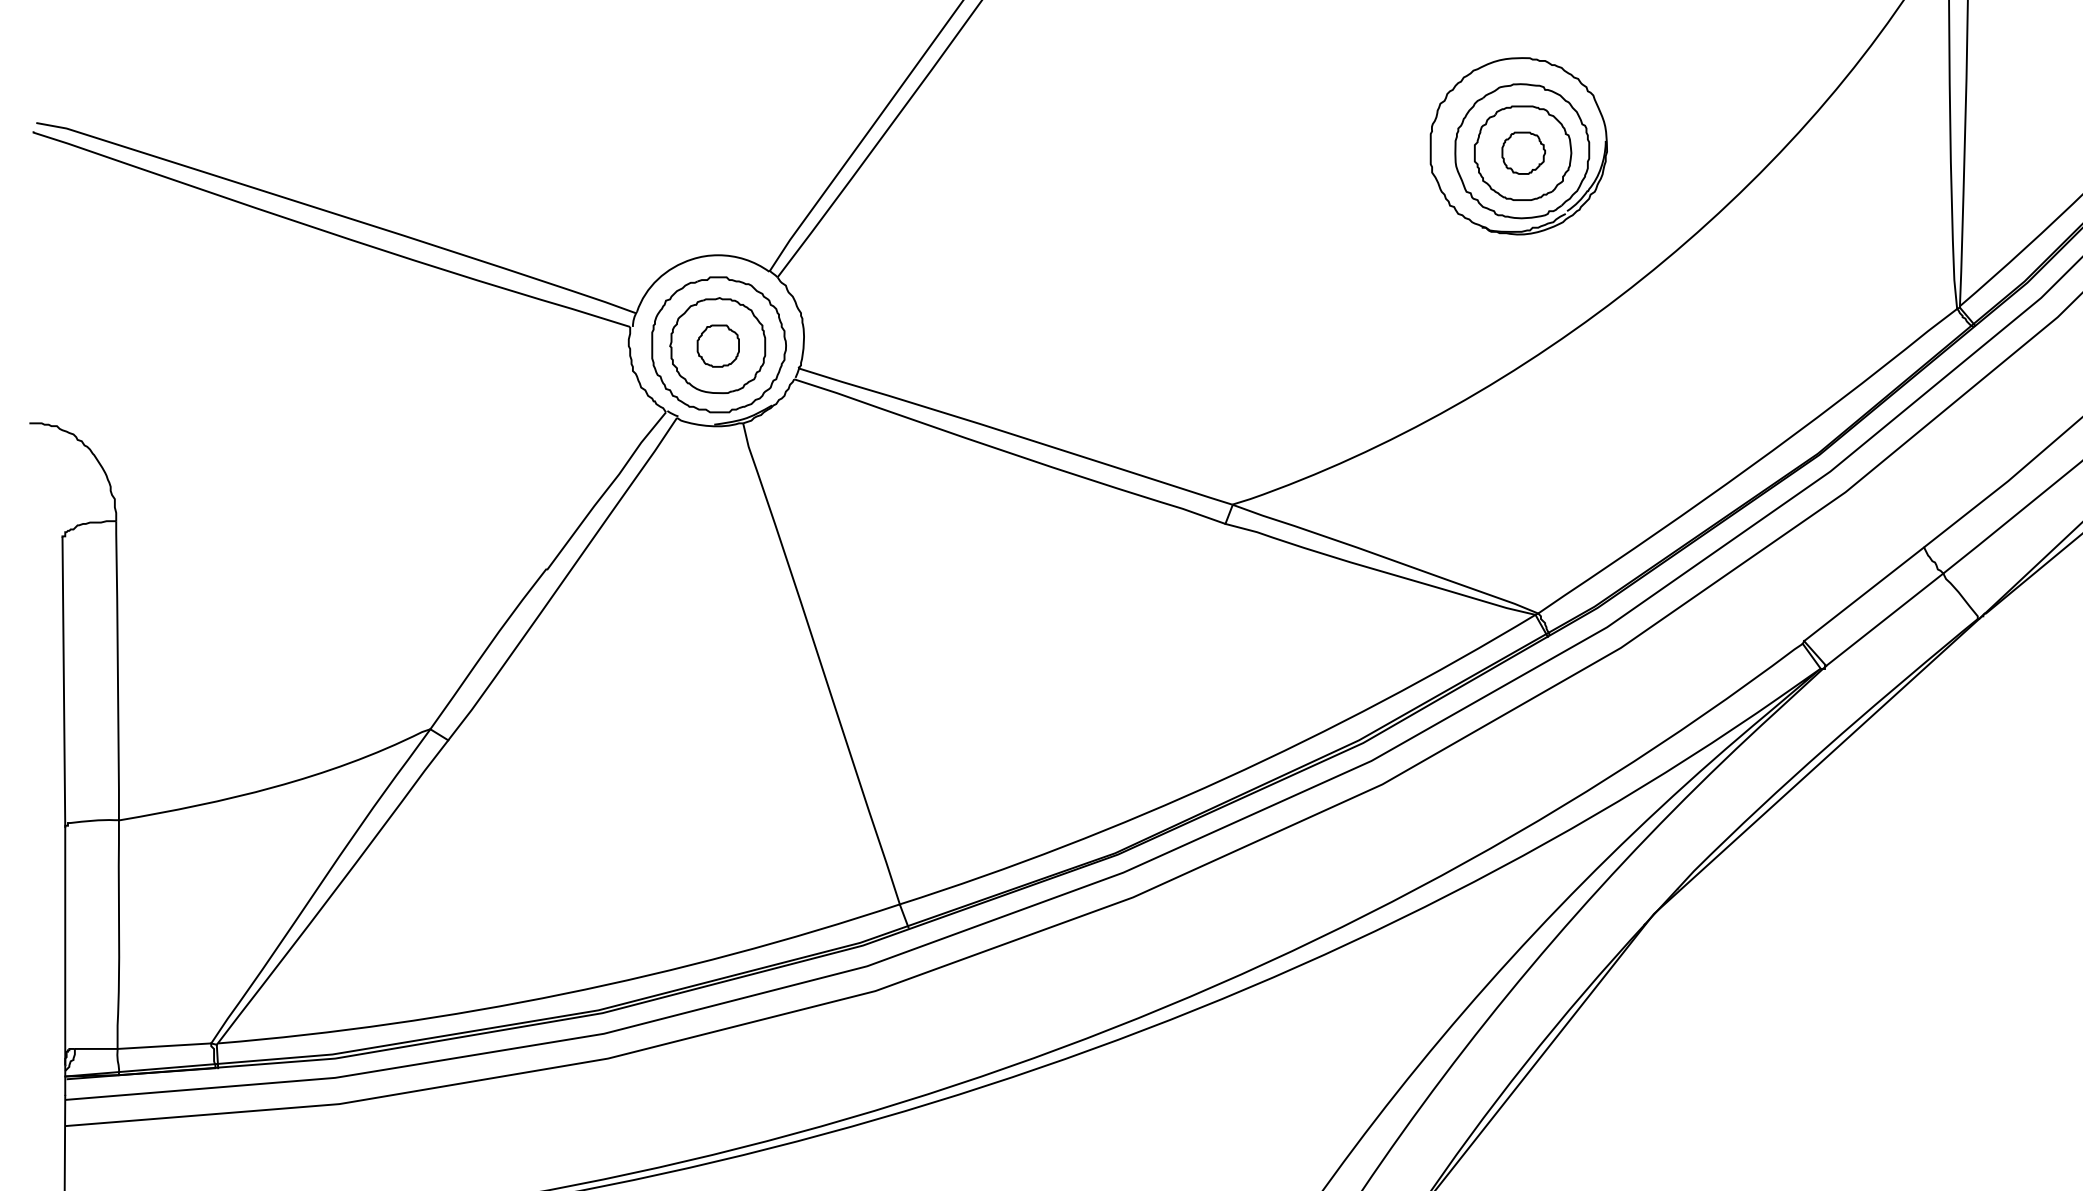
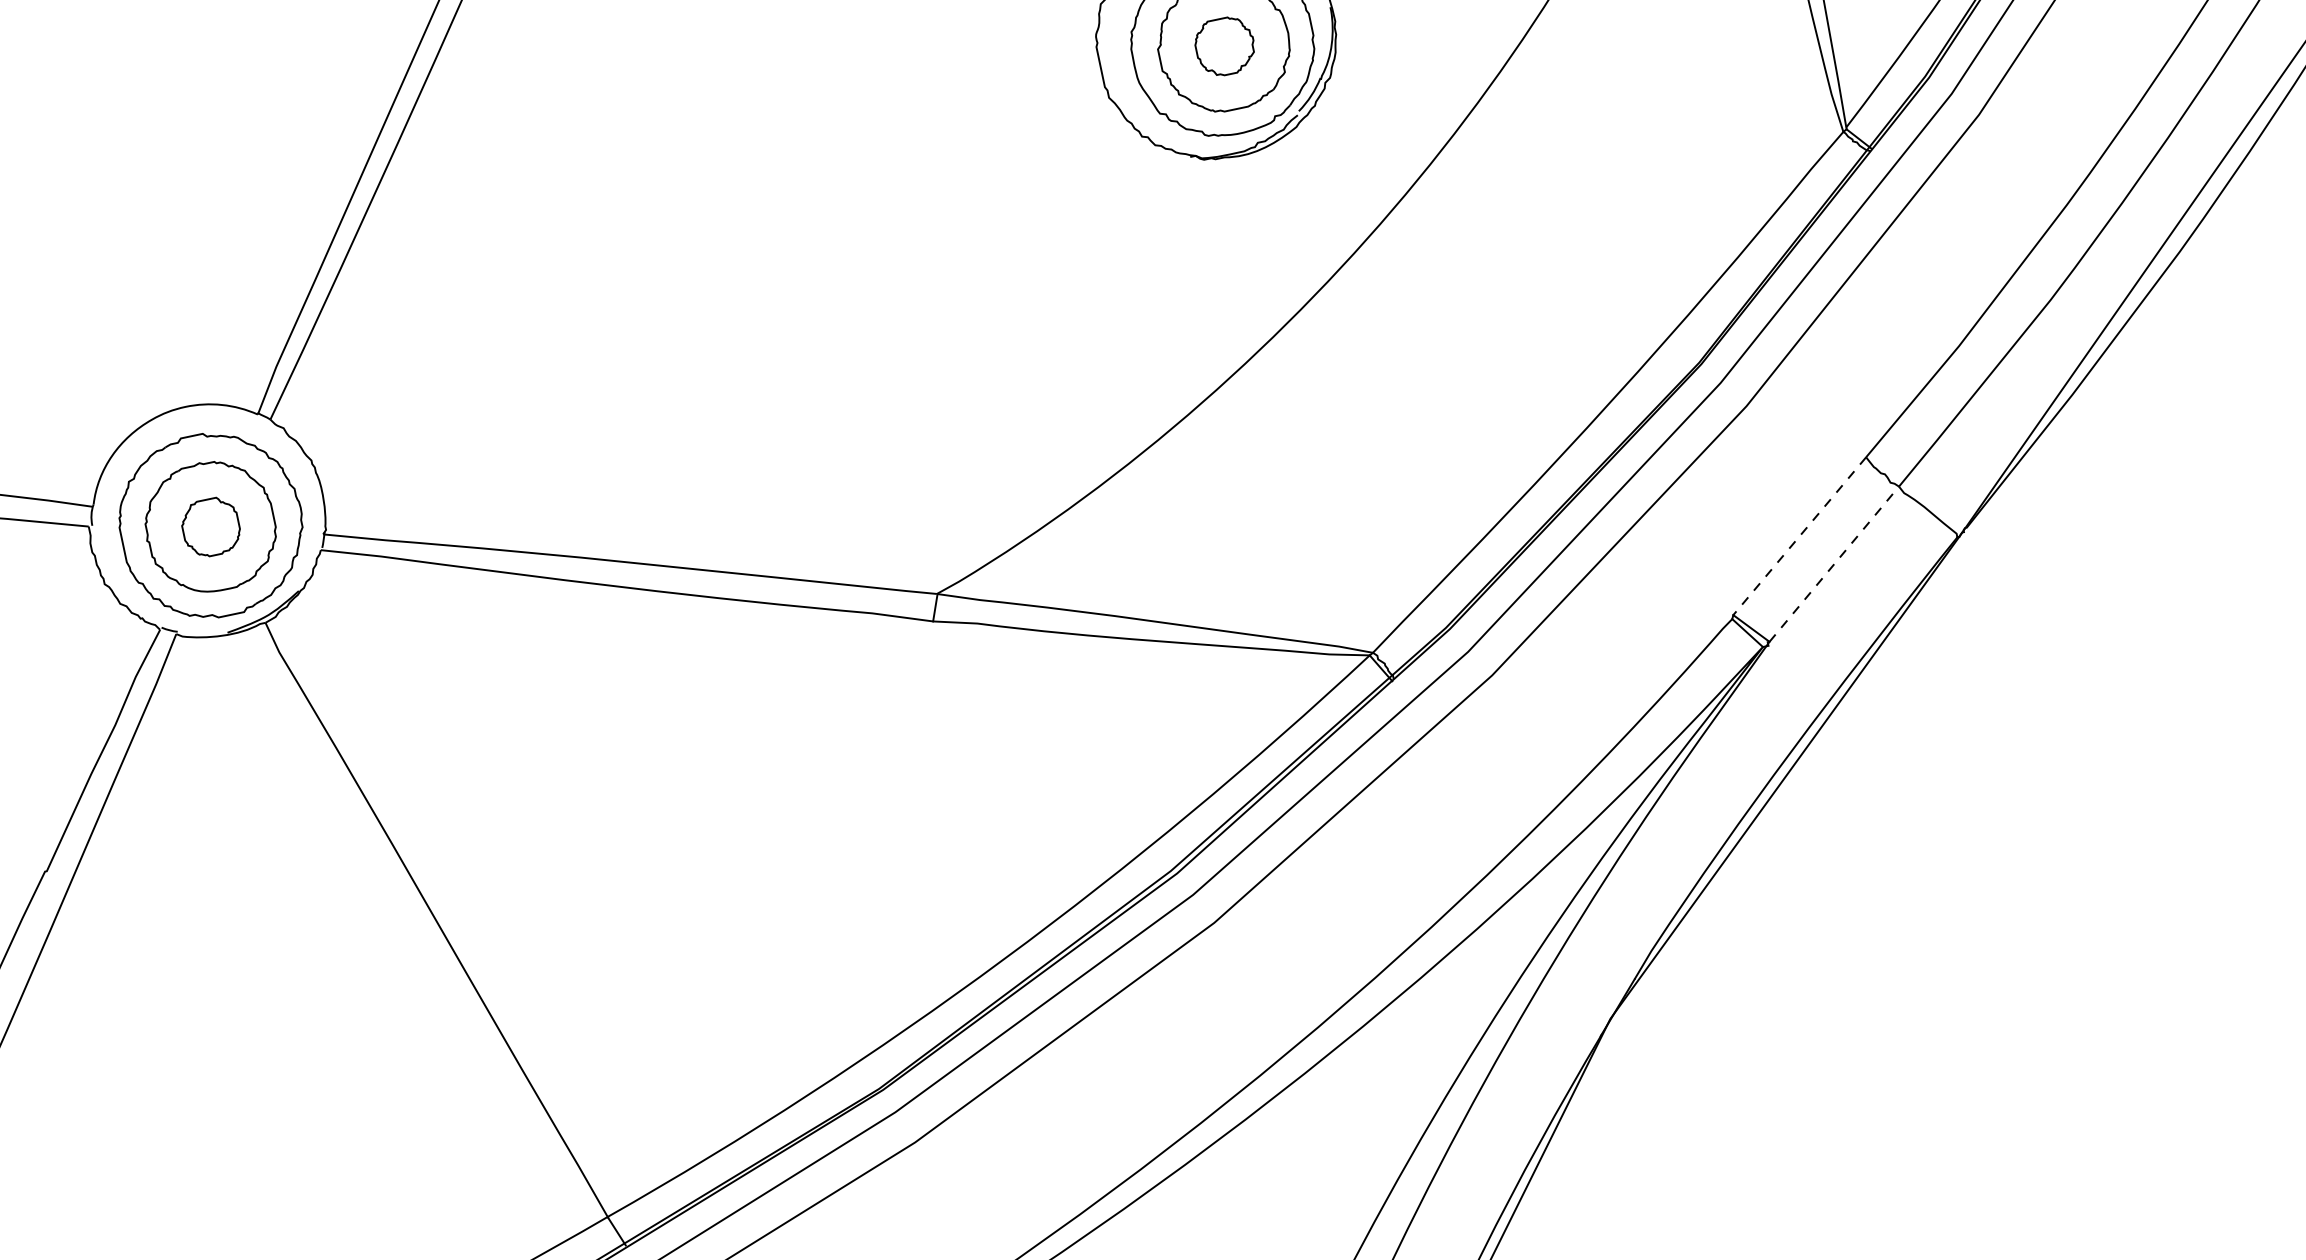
line: (1863, 594) -> (1798, 536), solid -> dashed
line: (1884, 619) -> (1833, 564), solid -> dashed

